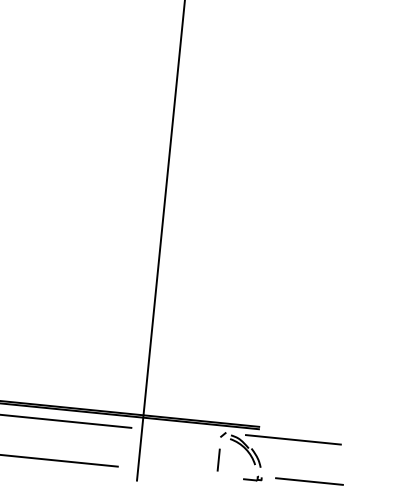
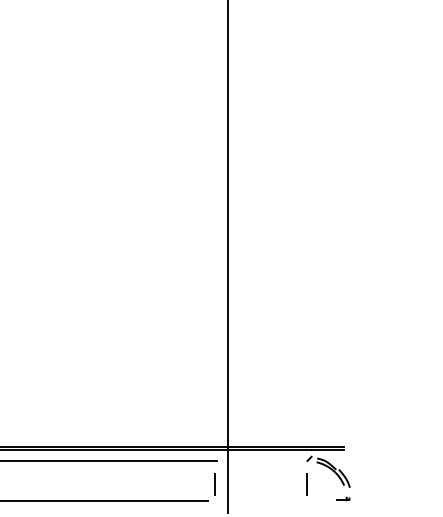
line: (293, 439) -> (379, 456), removed
line: (126, 451) -> (214, 484), added
part: (253, 477) -> (343, 498), size x0.7
line: (309, 481) -> (399, 496), removed

